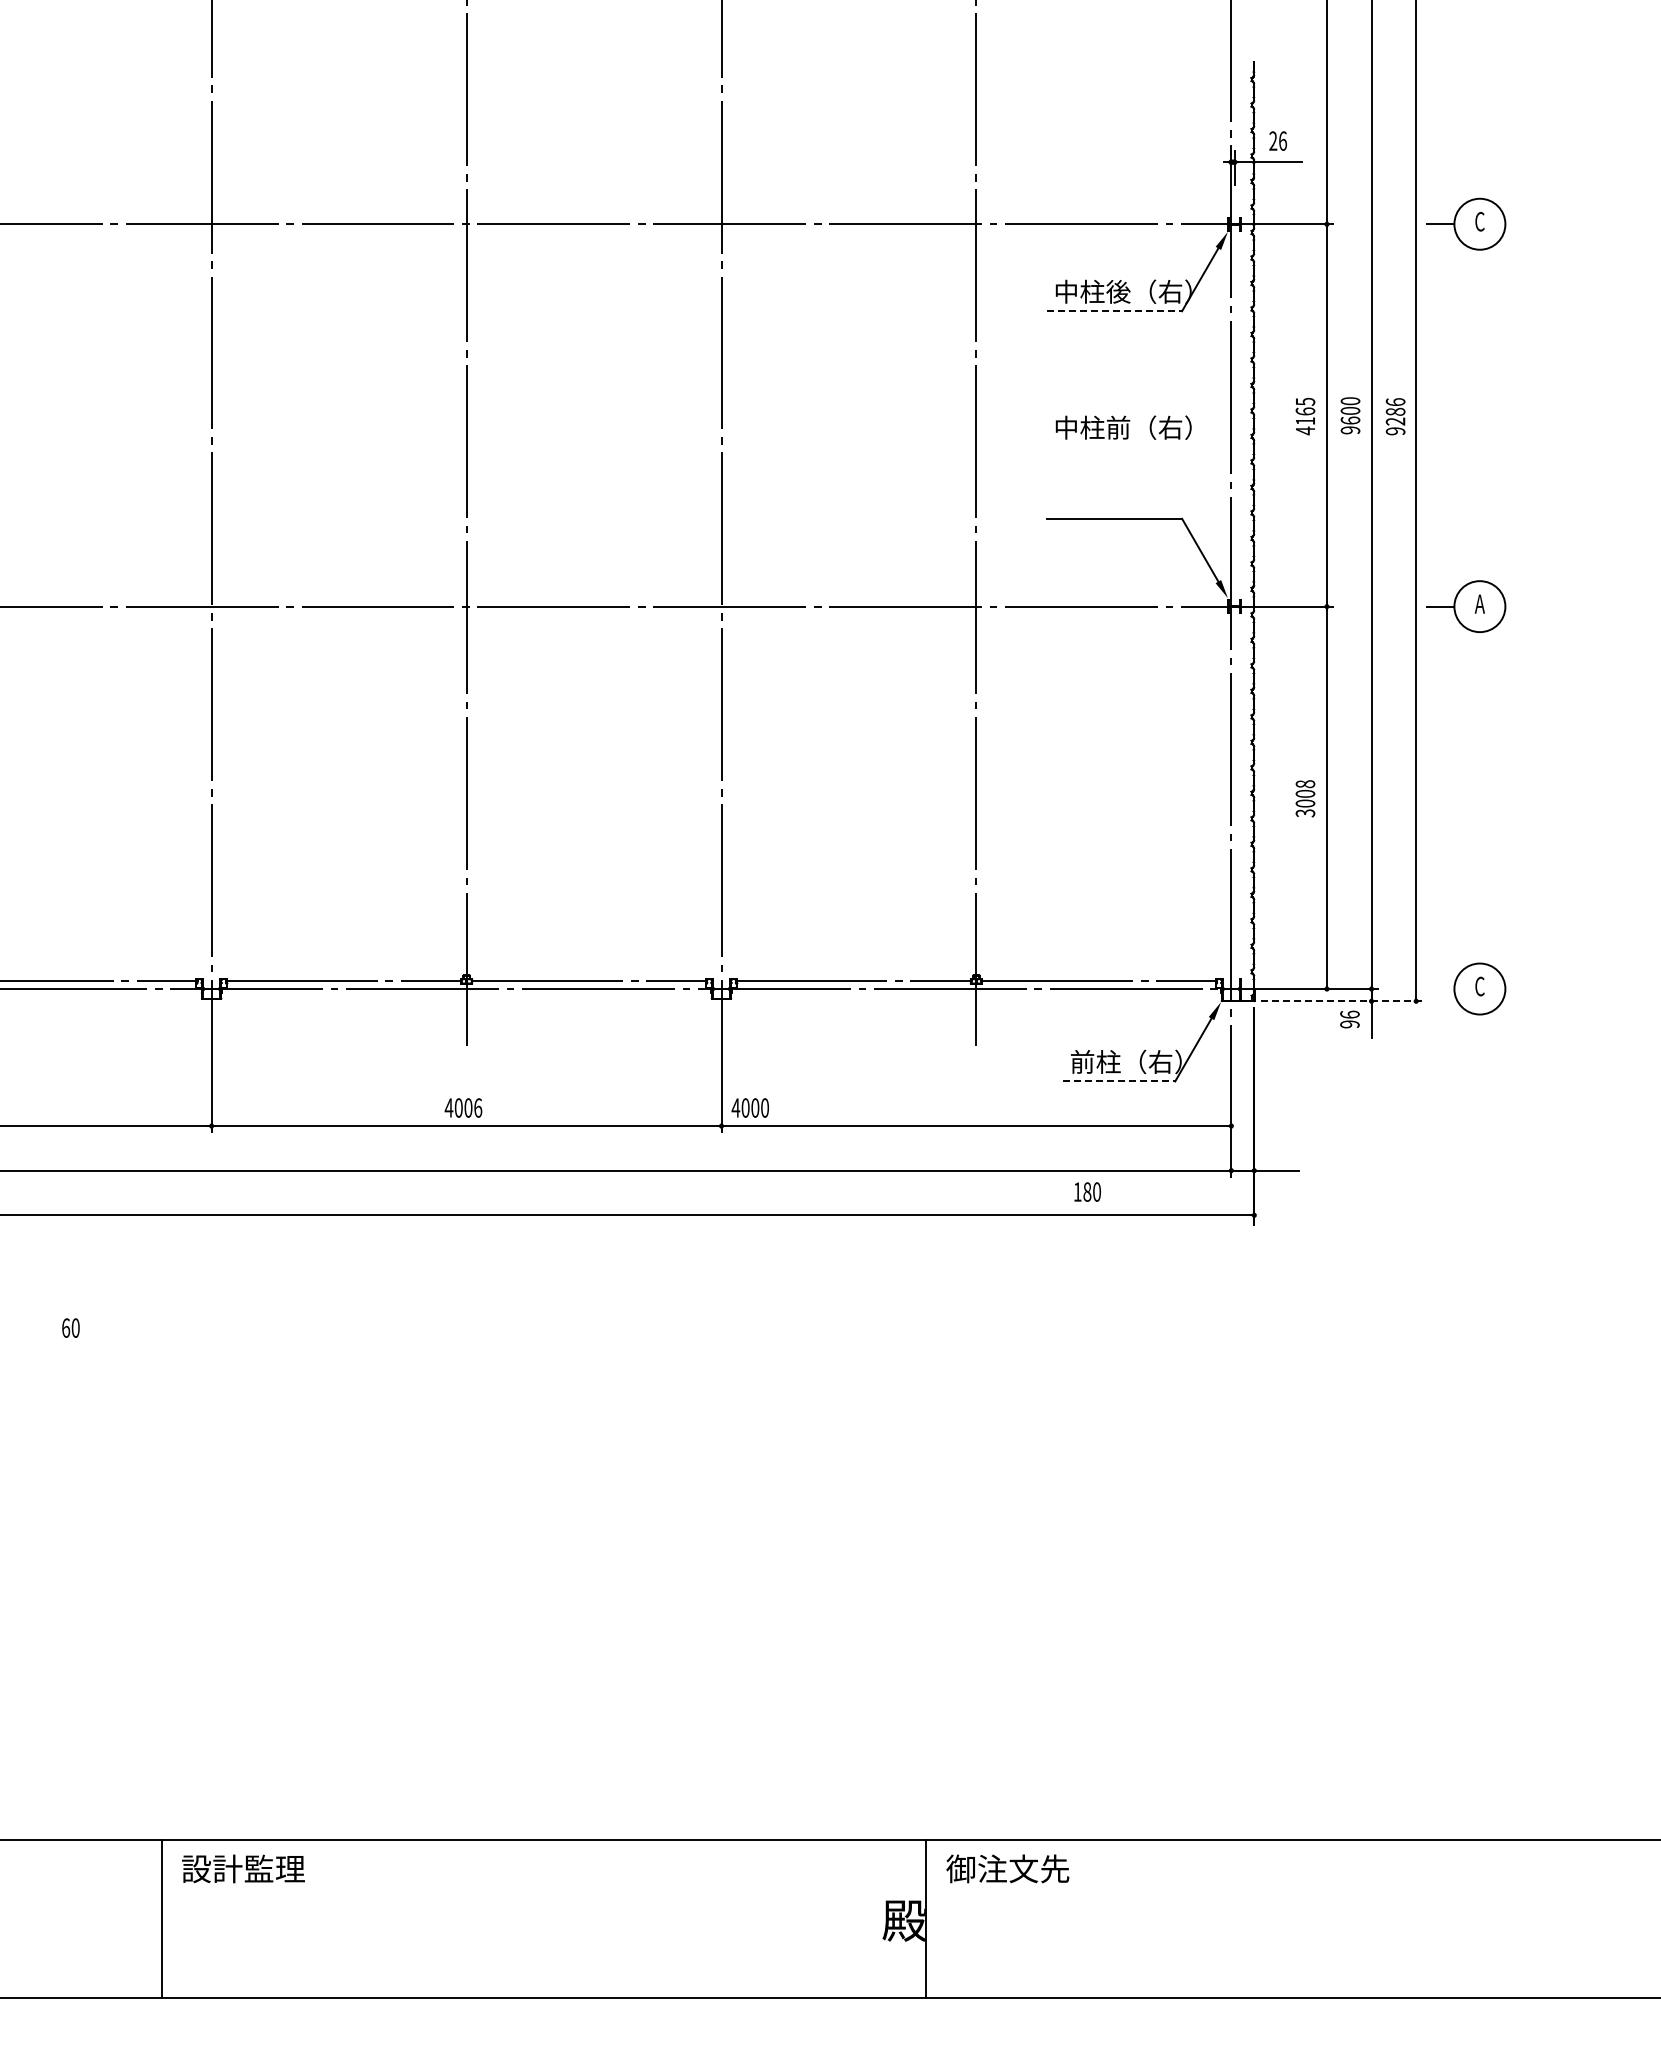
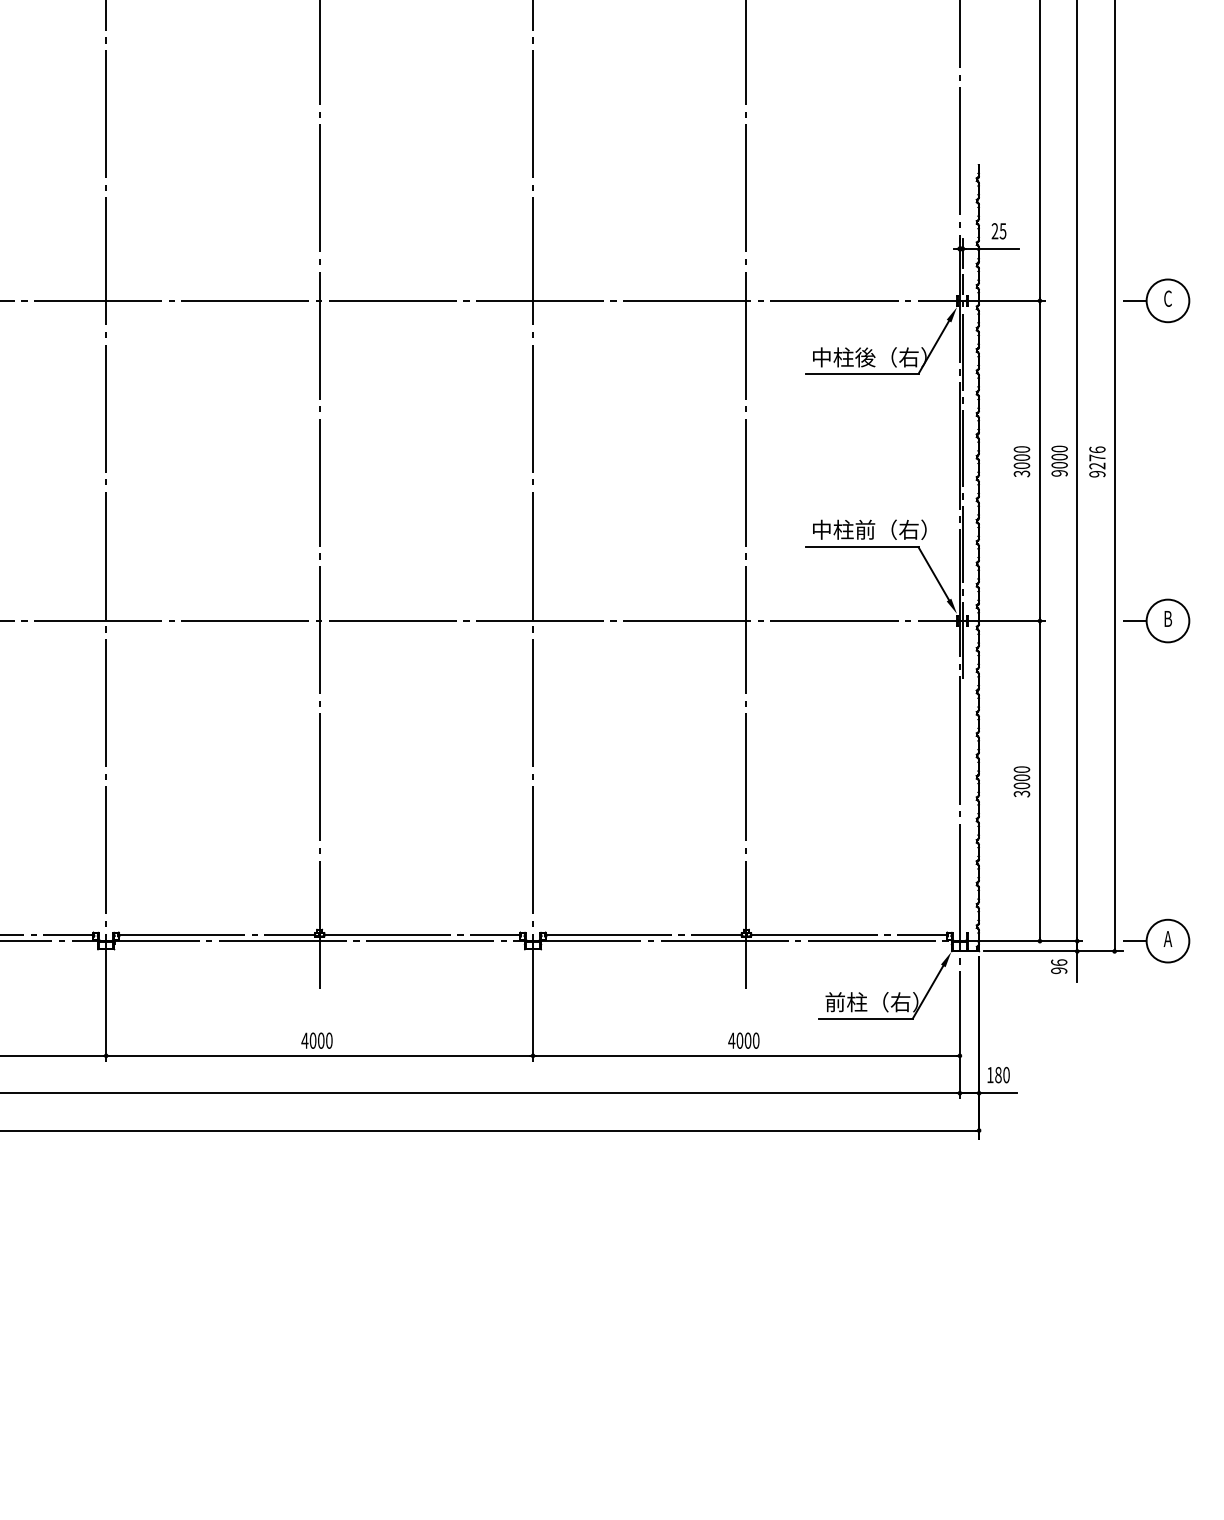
text: (1282, 140) -> (1002, 230), 26 -> 25
line: (1114, 311) -> (862, 373), dashed -> solid
text: (1395, 411) -> (1097, 457), 9286 -> 9276
text: (1305, 416) -> (1021, 461), 4165 -> 3000
text: (1350, 420) -> (1059, 465), 9600 -> 9000
text: (1123, 427) -> (869, 529), moved
line: (1234, 433) -> (962, 476), added
text: (1479, 603) -> (1167, 618), A -> B
text: (1305, 784) -> (1021, 769), 3008 -> 3000
text: (1479, 986) -> (1167, 939), C -> A
line: (1439, 989) -> (1134, 941), added
line: (1343, 1001) -> (1053, 951), dashed -> solid
line: (1119, 1081) -> (866, 1018), dashed -> solid
text: (478, 1107) -> (329, 1040), 4006 -> 4000
text: (749, 1107) -> (743, 1040), moved
text: (1087, 1191) -> (998, 1074), moved

